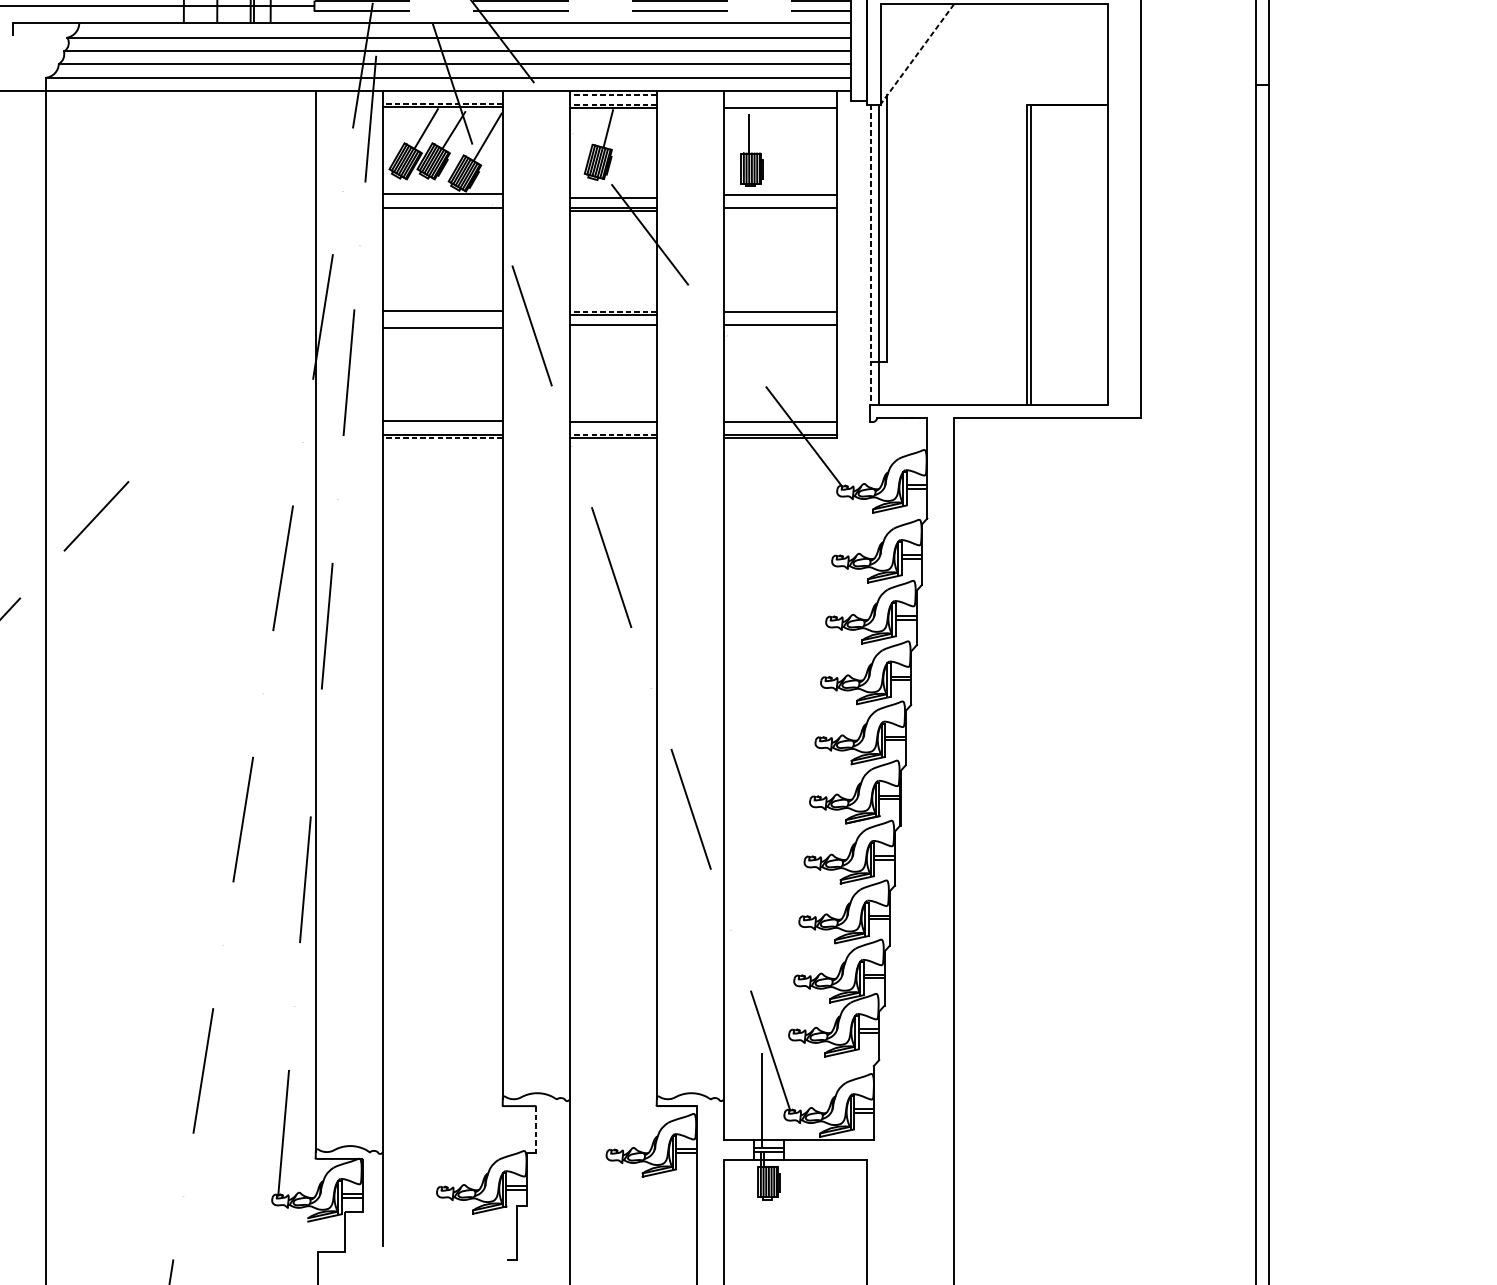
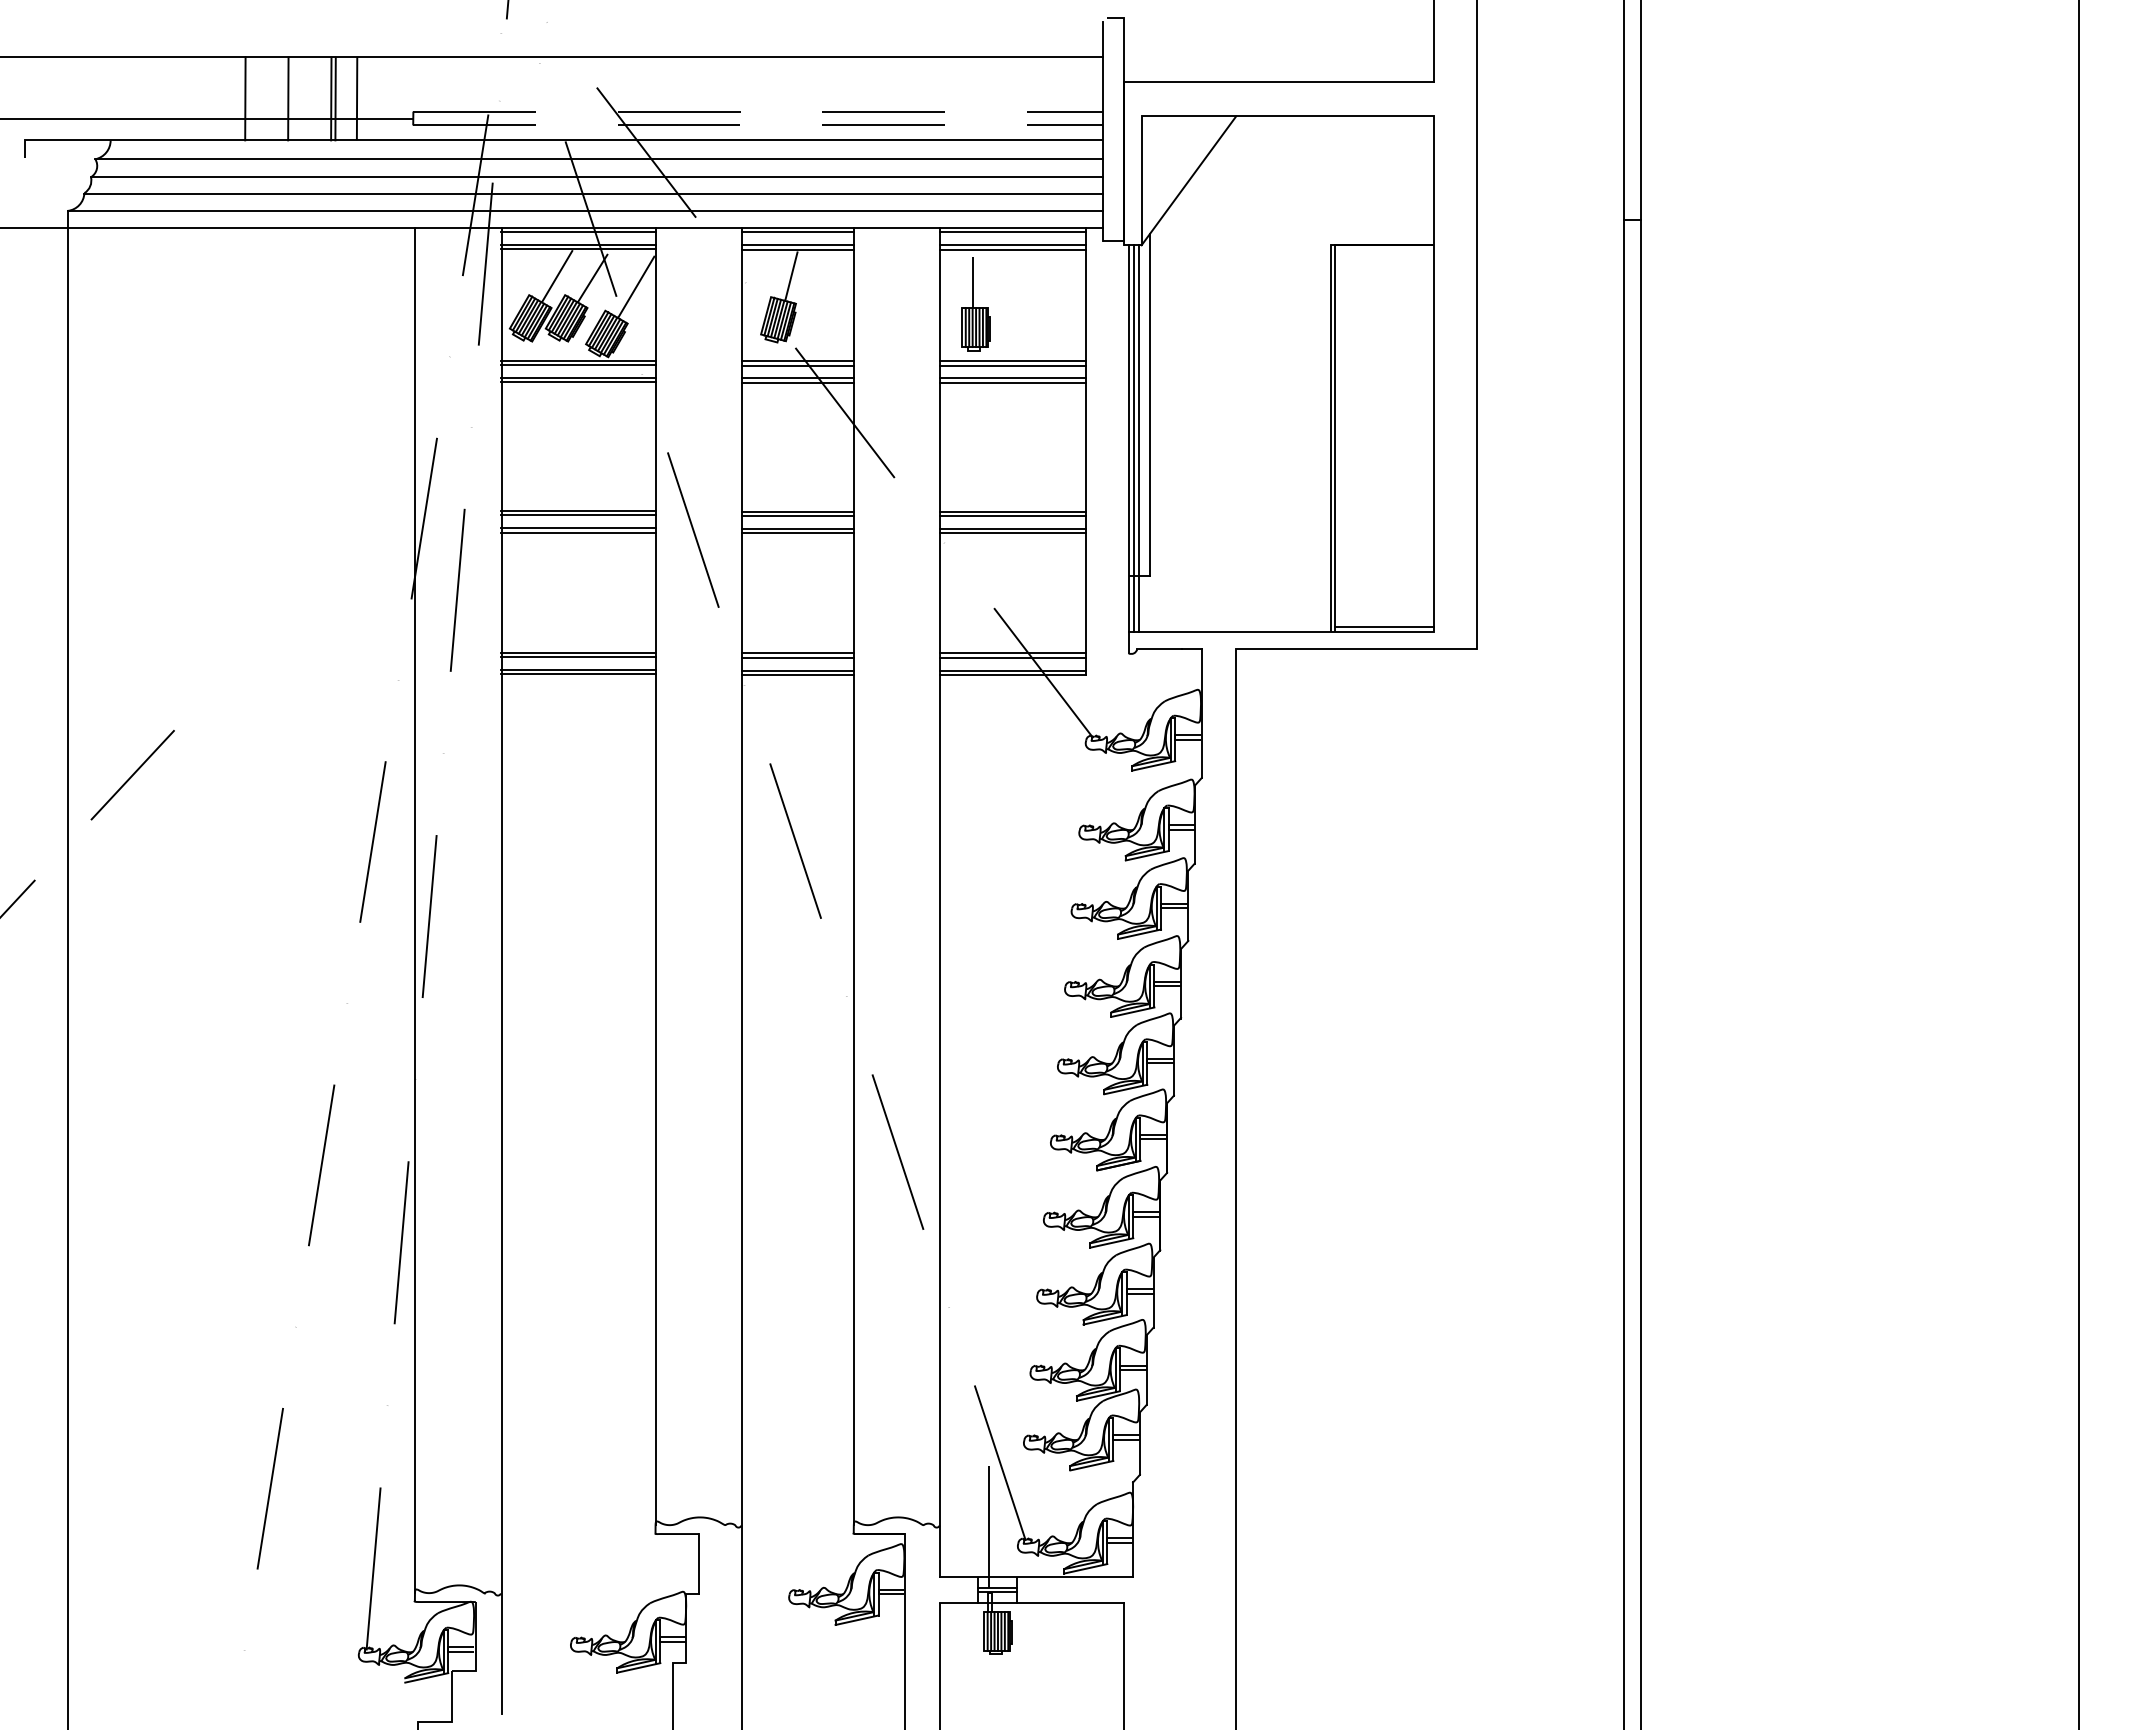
line: (916, 54) -> (1188, 180), dashed -> solid
line: (442, 93) -> (578, 231), added
line: (613, 94) -> (797, 232), dashed -> solid
line: (780, 94) -> (1012, 232), added
line: (442, 103) -> (577, 244), dashed -> solid
line: (613, 104) -> (797, 245), dashed -> solid
line: (780, 104) -> (1012, 245), added
line: (613, 194) -> (797, 361), added
line: (442, 197) -> (578, 365), added
line: (780, 197) -> (1012, 365), added
line: (442, 211) -> (578, 382), added
line: (780, 211) -> (1012, 382), added
line: (874, 254) -> (1133, 438), added
line: (870, 255) -> (1128, 439), dashed -> solid
line: (613, 311) -> (797, 511), dashed -> solid
line: (442, 314) -> (578, 515), added
line: (780, 314) -> (1012, 515), added
line: (442, 324) -> (578, 528), added
line: (613, 328) -> (797, 533), added
line: (780, 328) -> (1012, 533), added
line: (1068, 401) -> (1383, 627), added
line: (442, 424) -> (578, 657), added
line: (613, 424) -> (797, 657), added
line: (780, 424) -> (1012, 657), added
line: (613, 434) -> (797, 670), dashed -> solid
line: (442, 438) -> (577, 674), dashed -> solid
line: (536, 1129) -> (698, 1564), dashed -> solid

